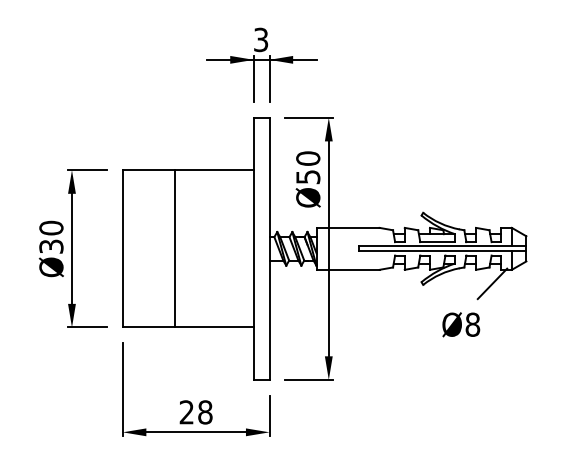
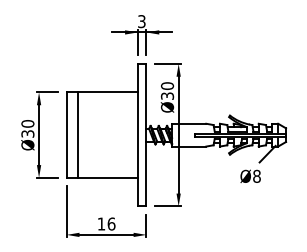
text: (306, 175) -> (166, 95), Ø50 -> Ø30
line: (175, 247) -> (78, 134), moved
text: (196, 411) -> (106, 223), 28 -> 16

